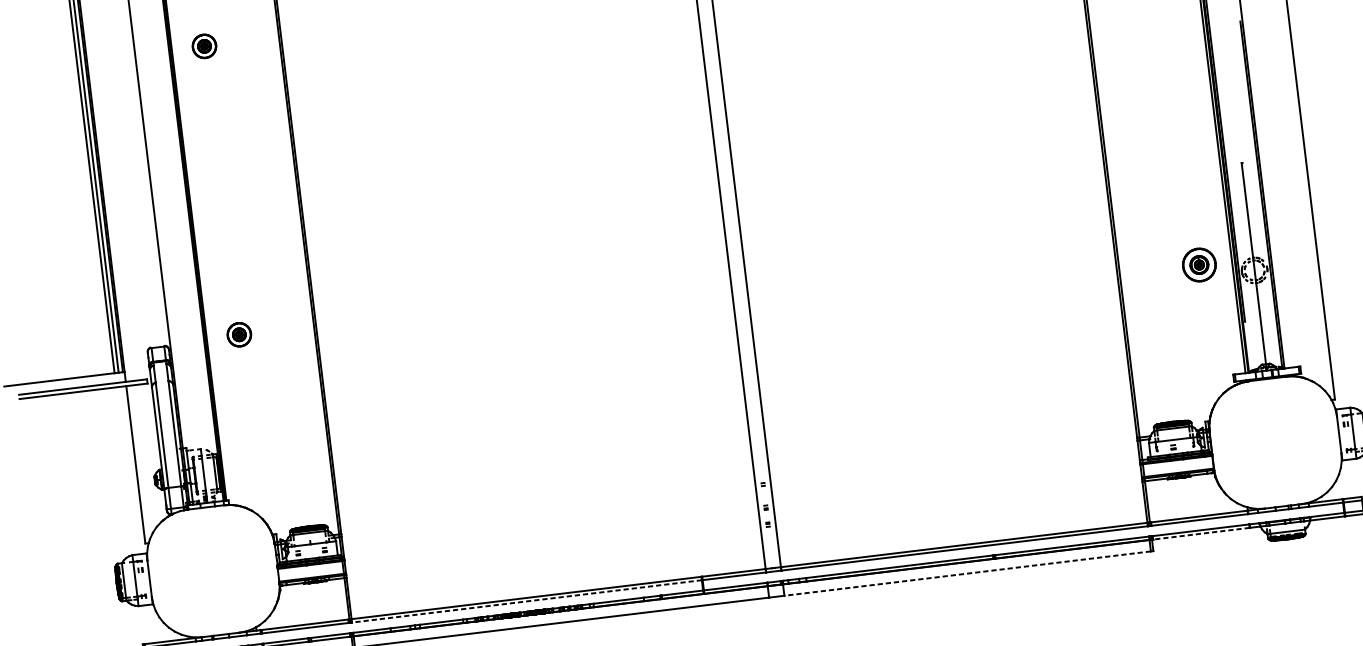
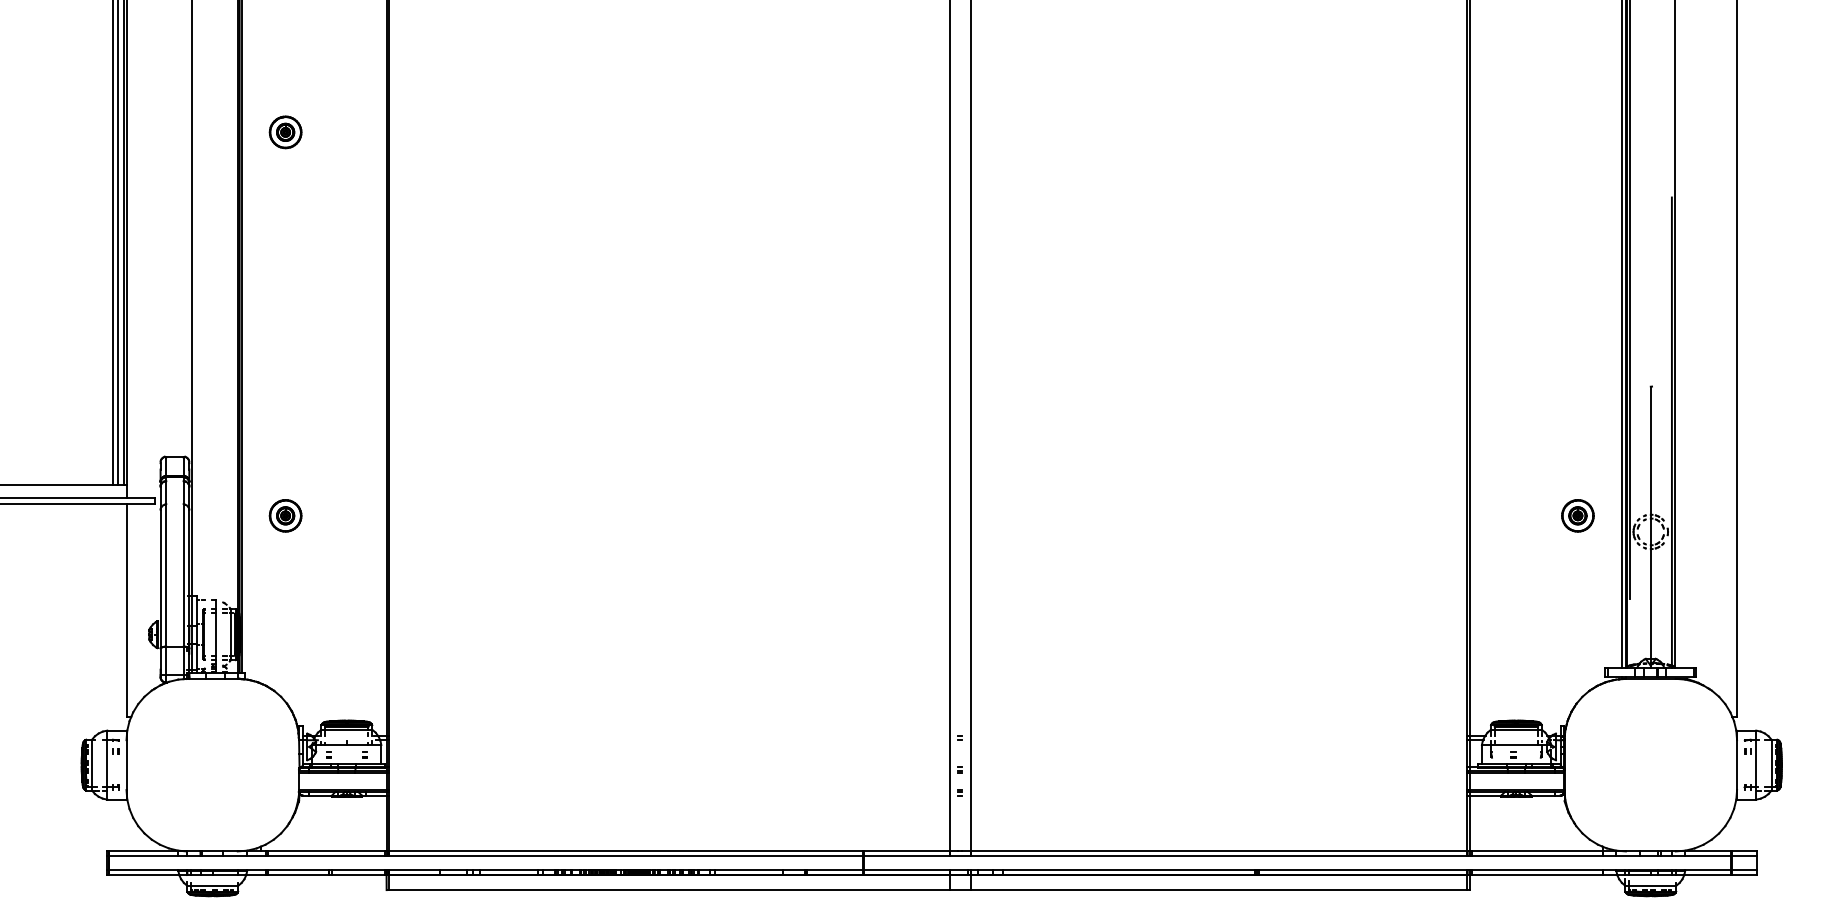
part: (204, 46) -> (285, 132), moved
part: (1199, 264) -> (1577, 515), size x0.71
part: (239, 334) -> (285, 515), moved
line: (1200, 533) -> (1536, 874), dashed -> solid
line: (967, 573) -> (1218, 890), dashed -> solid
line: (527, 601) -> (626, 856), dashed -> solid

